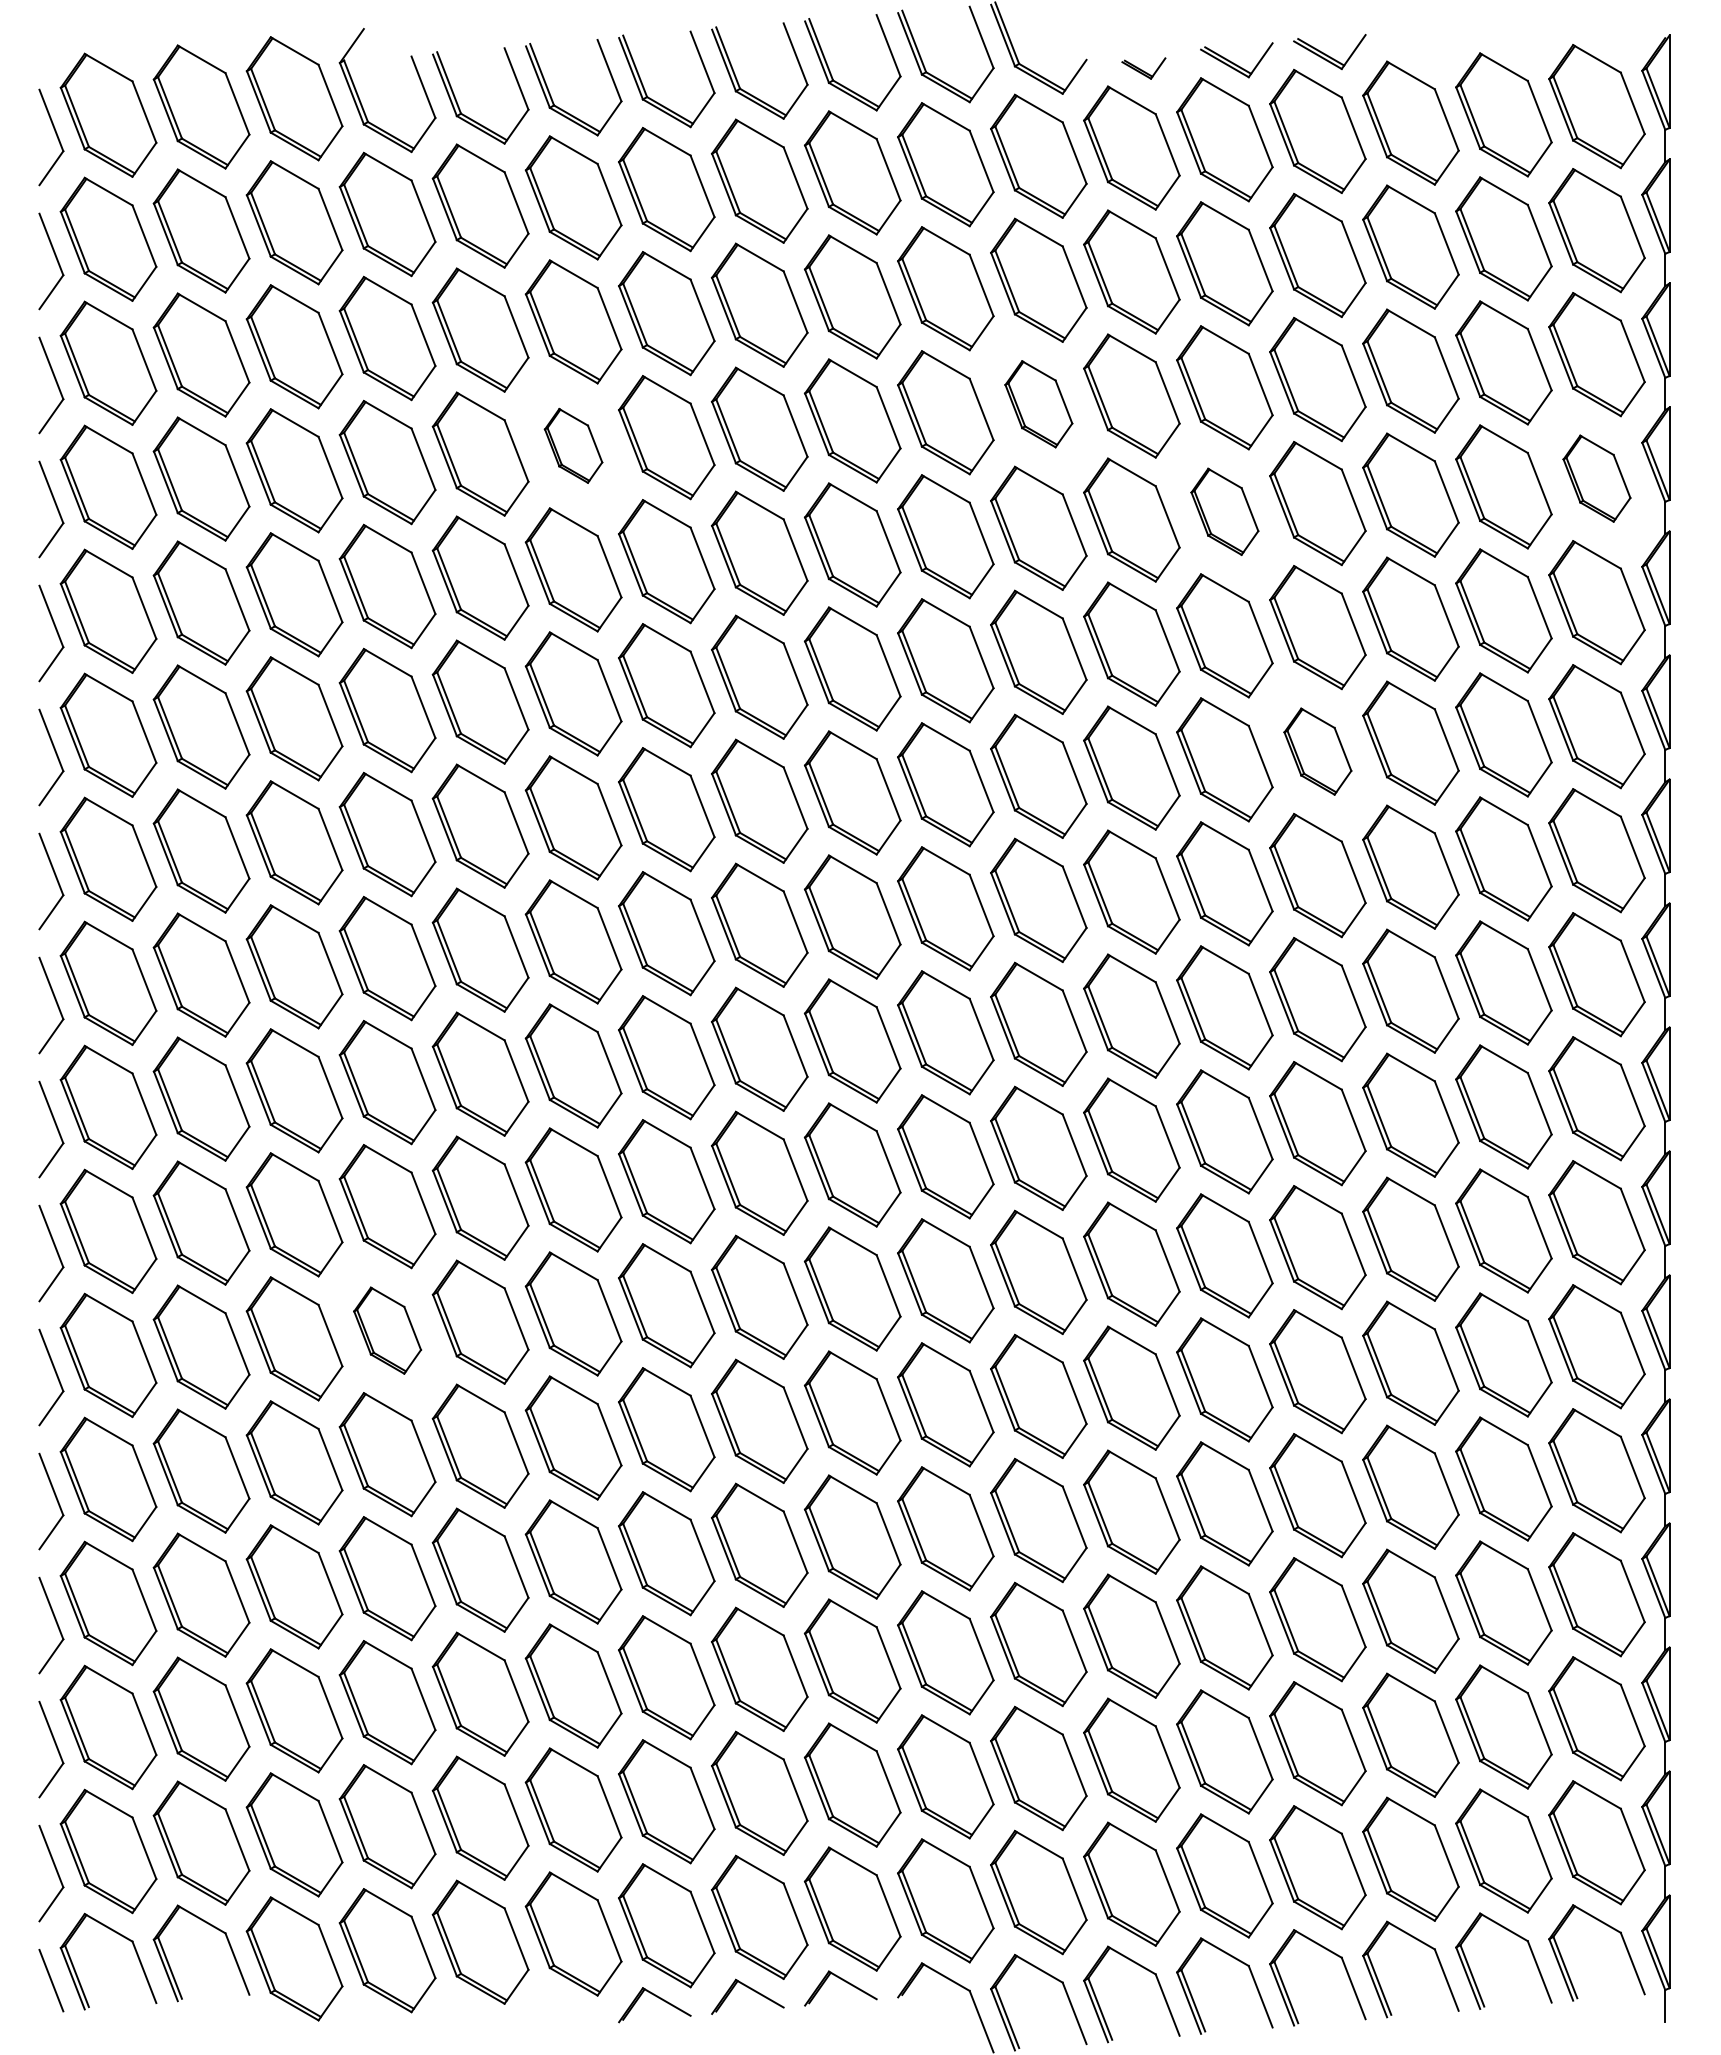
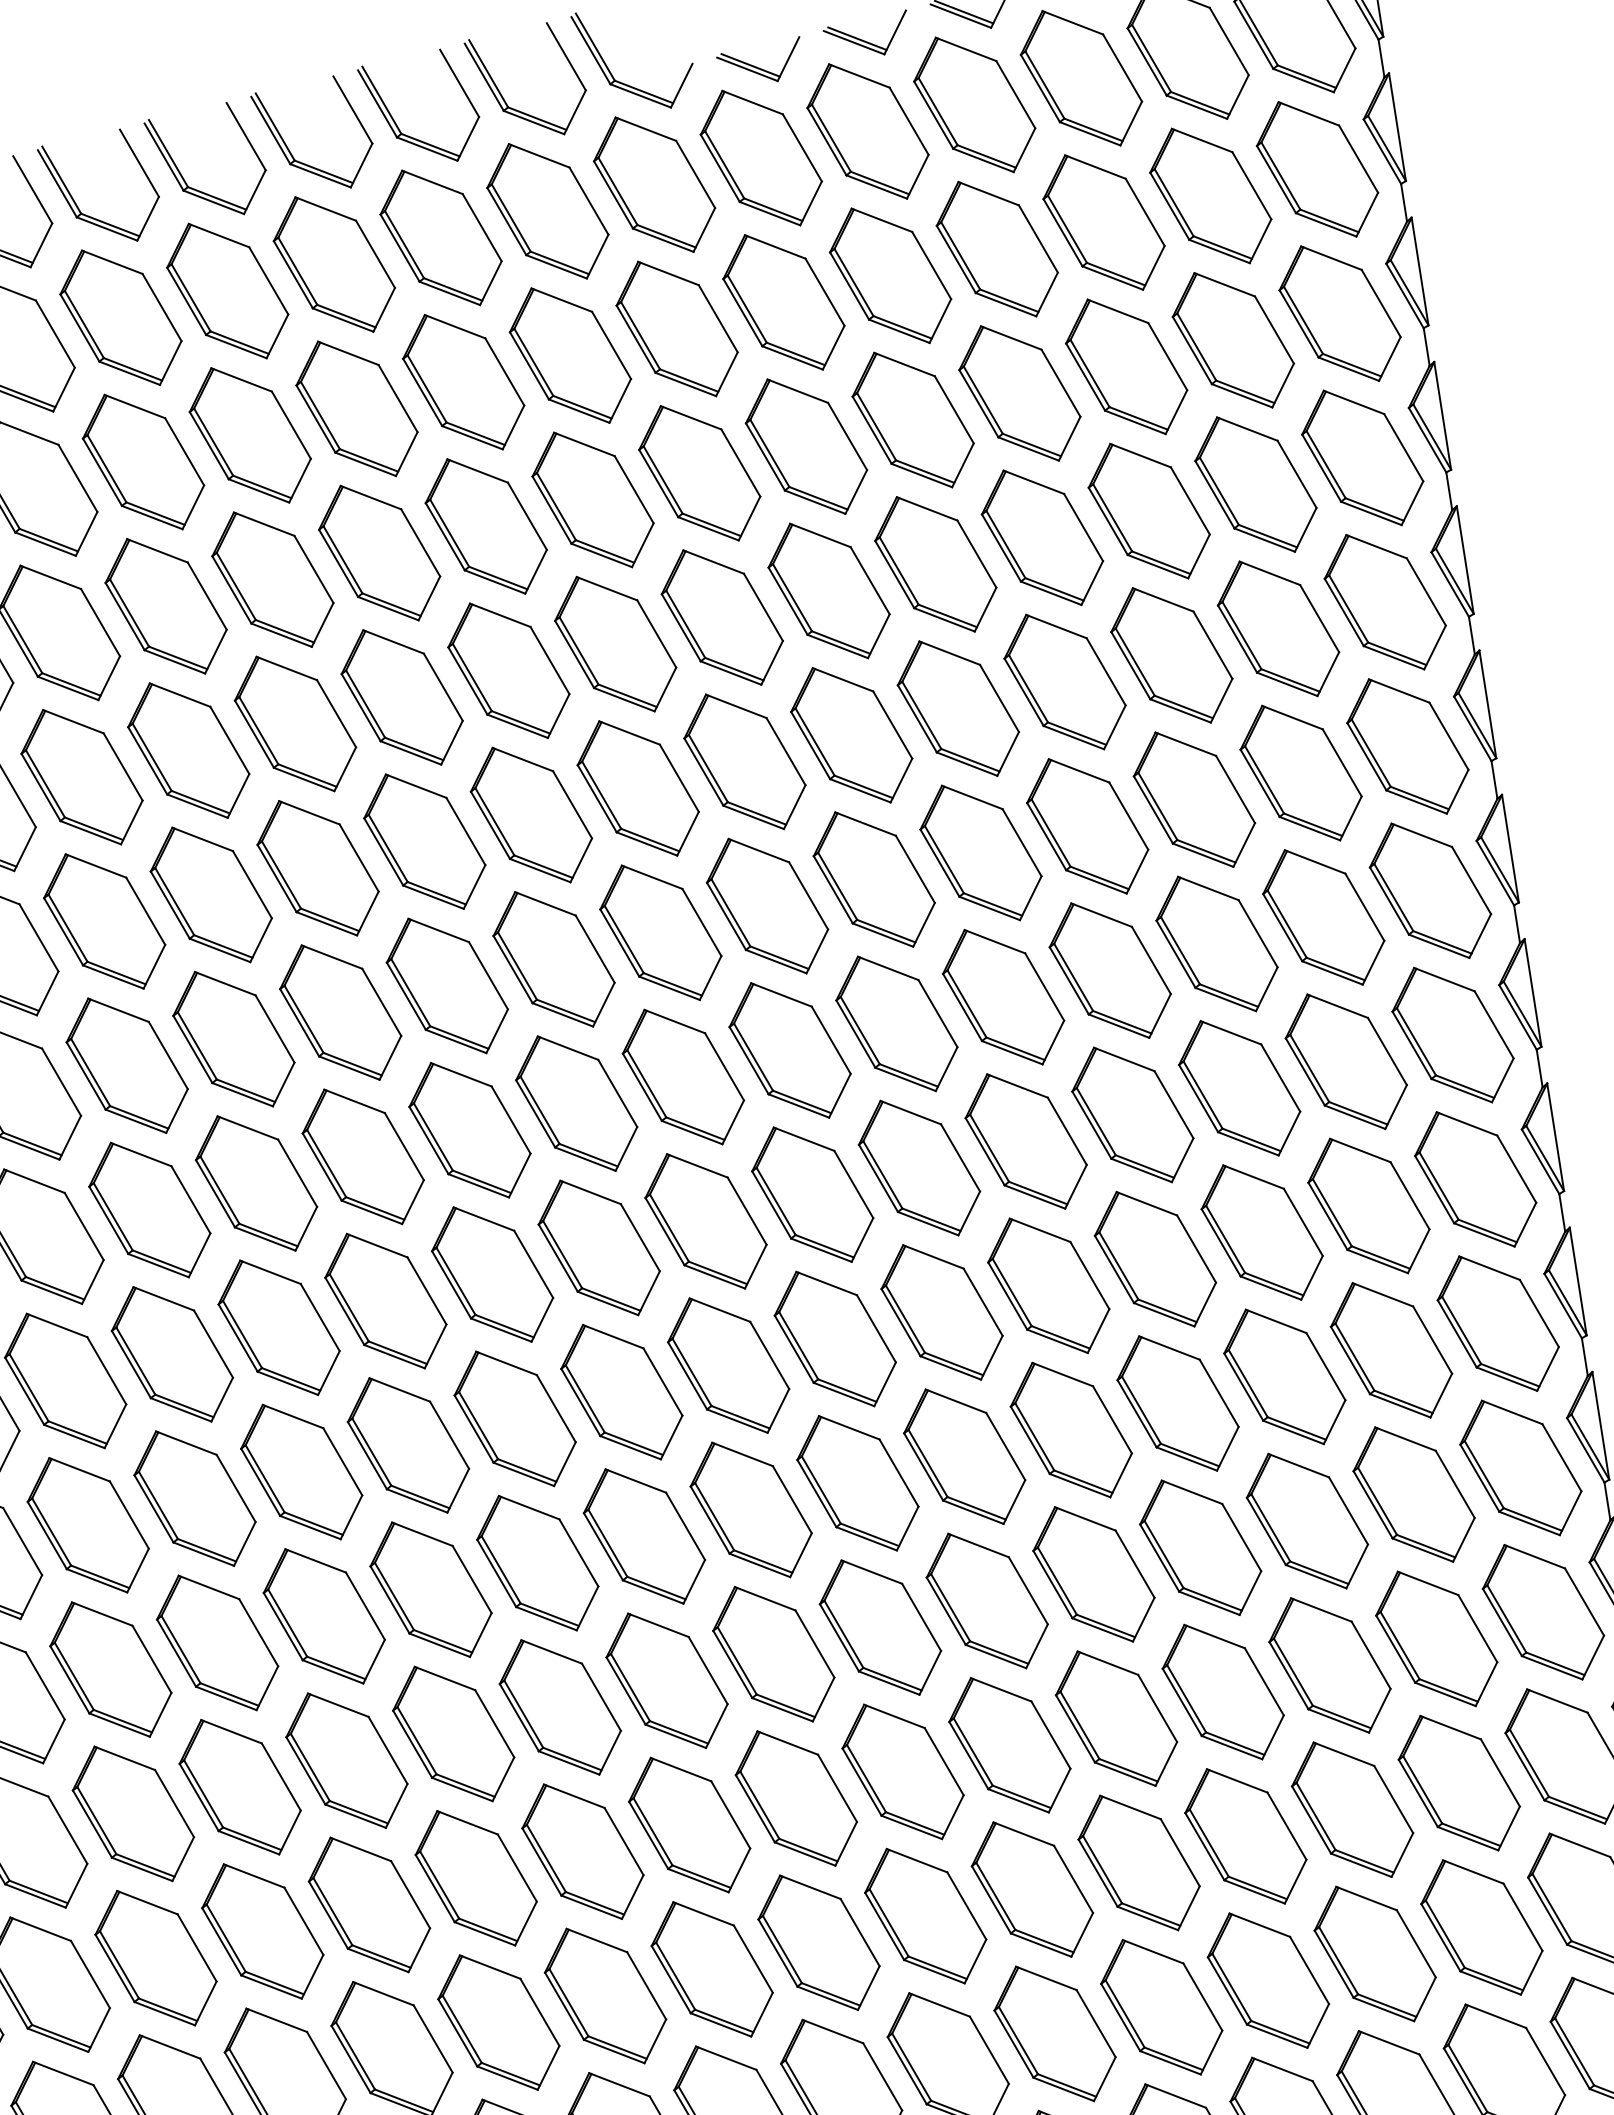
part: (1143, 68) -> (760, 63), size x1.67
part: (1038, 403) -> (699, 472), size x1.43
part: (573, 445) -> (165, 605), size x1.67
part: (1596, 478) -> (1362, 457), size x1.43
part: (1224, 511) -> (935, 564), size x1.43
part: (1317, 751) -> (1087, 826), size x1.43
part: (387, 1330) -> (110, 1669), size x1.43

